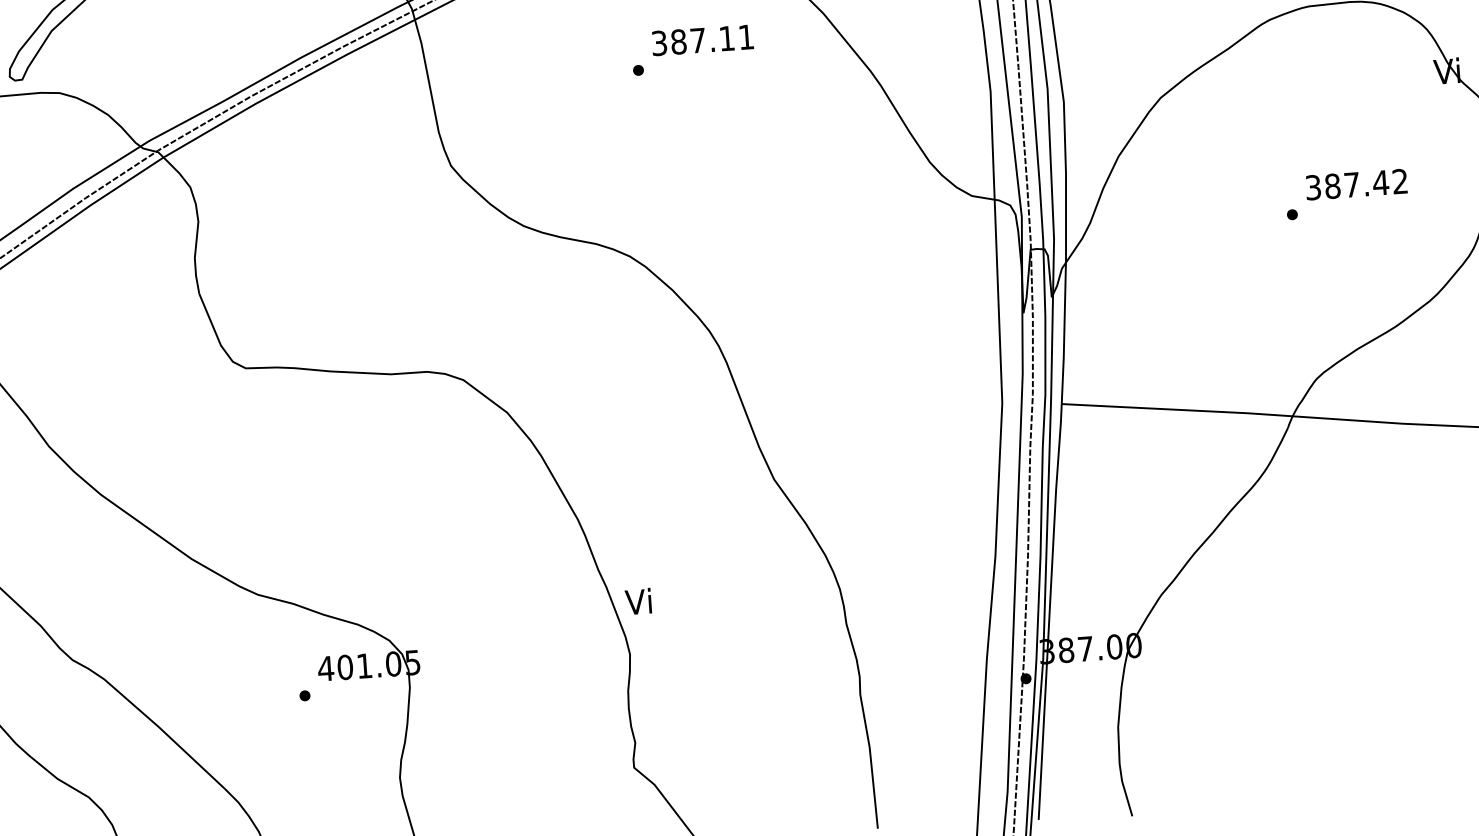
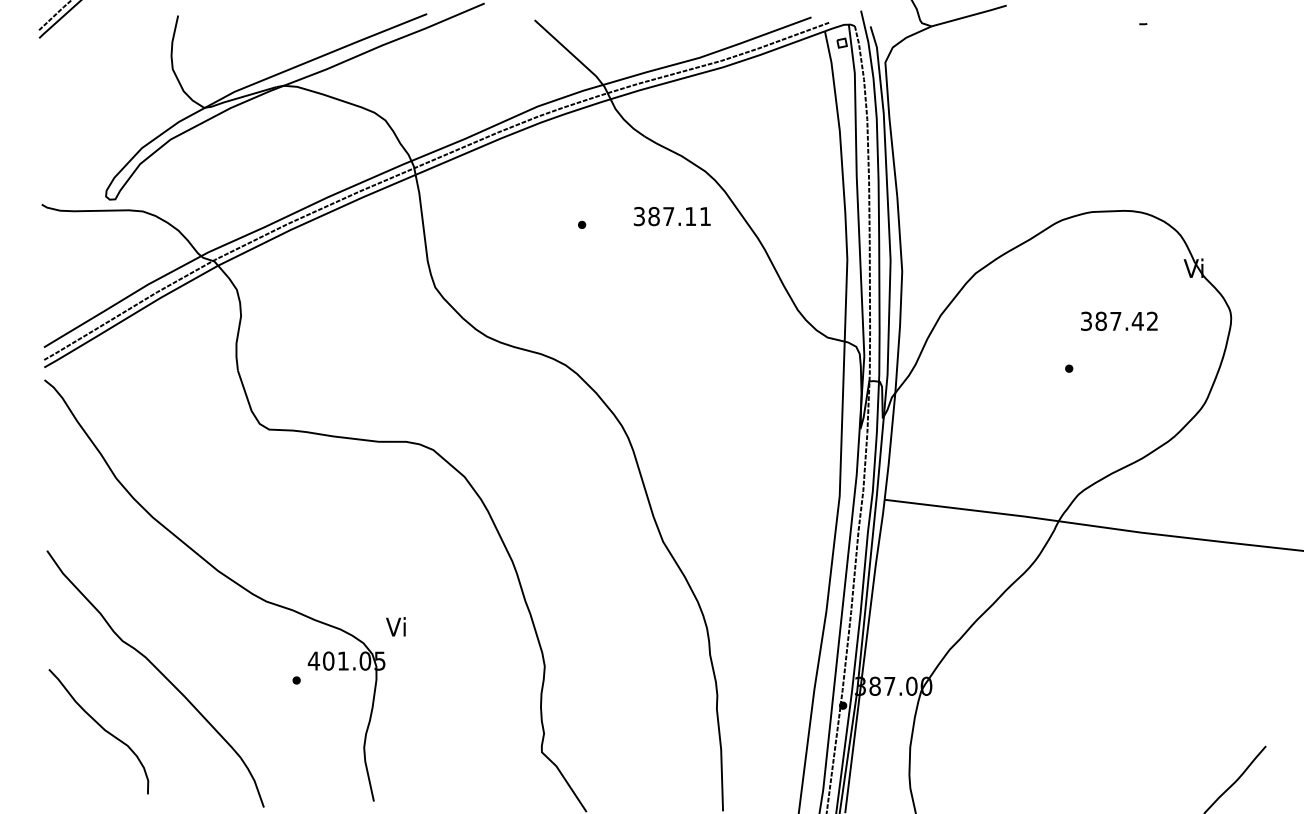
text: (701, 40) -> (671, 216), moved
text: (1356, 183) -> (1119, 320), moved
text: (637, 601) -> (395, 626), moved

